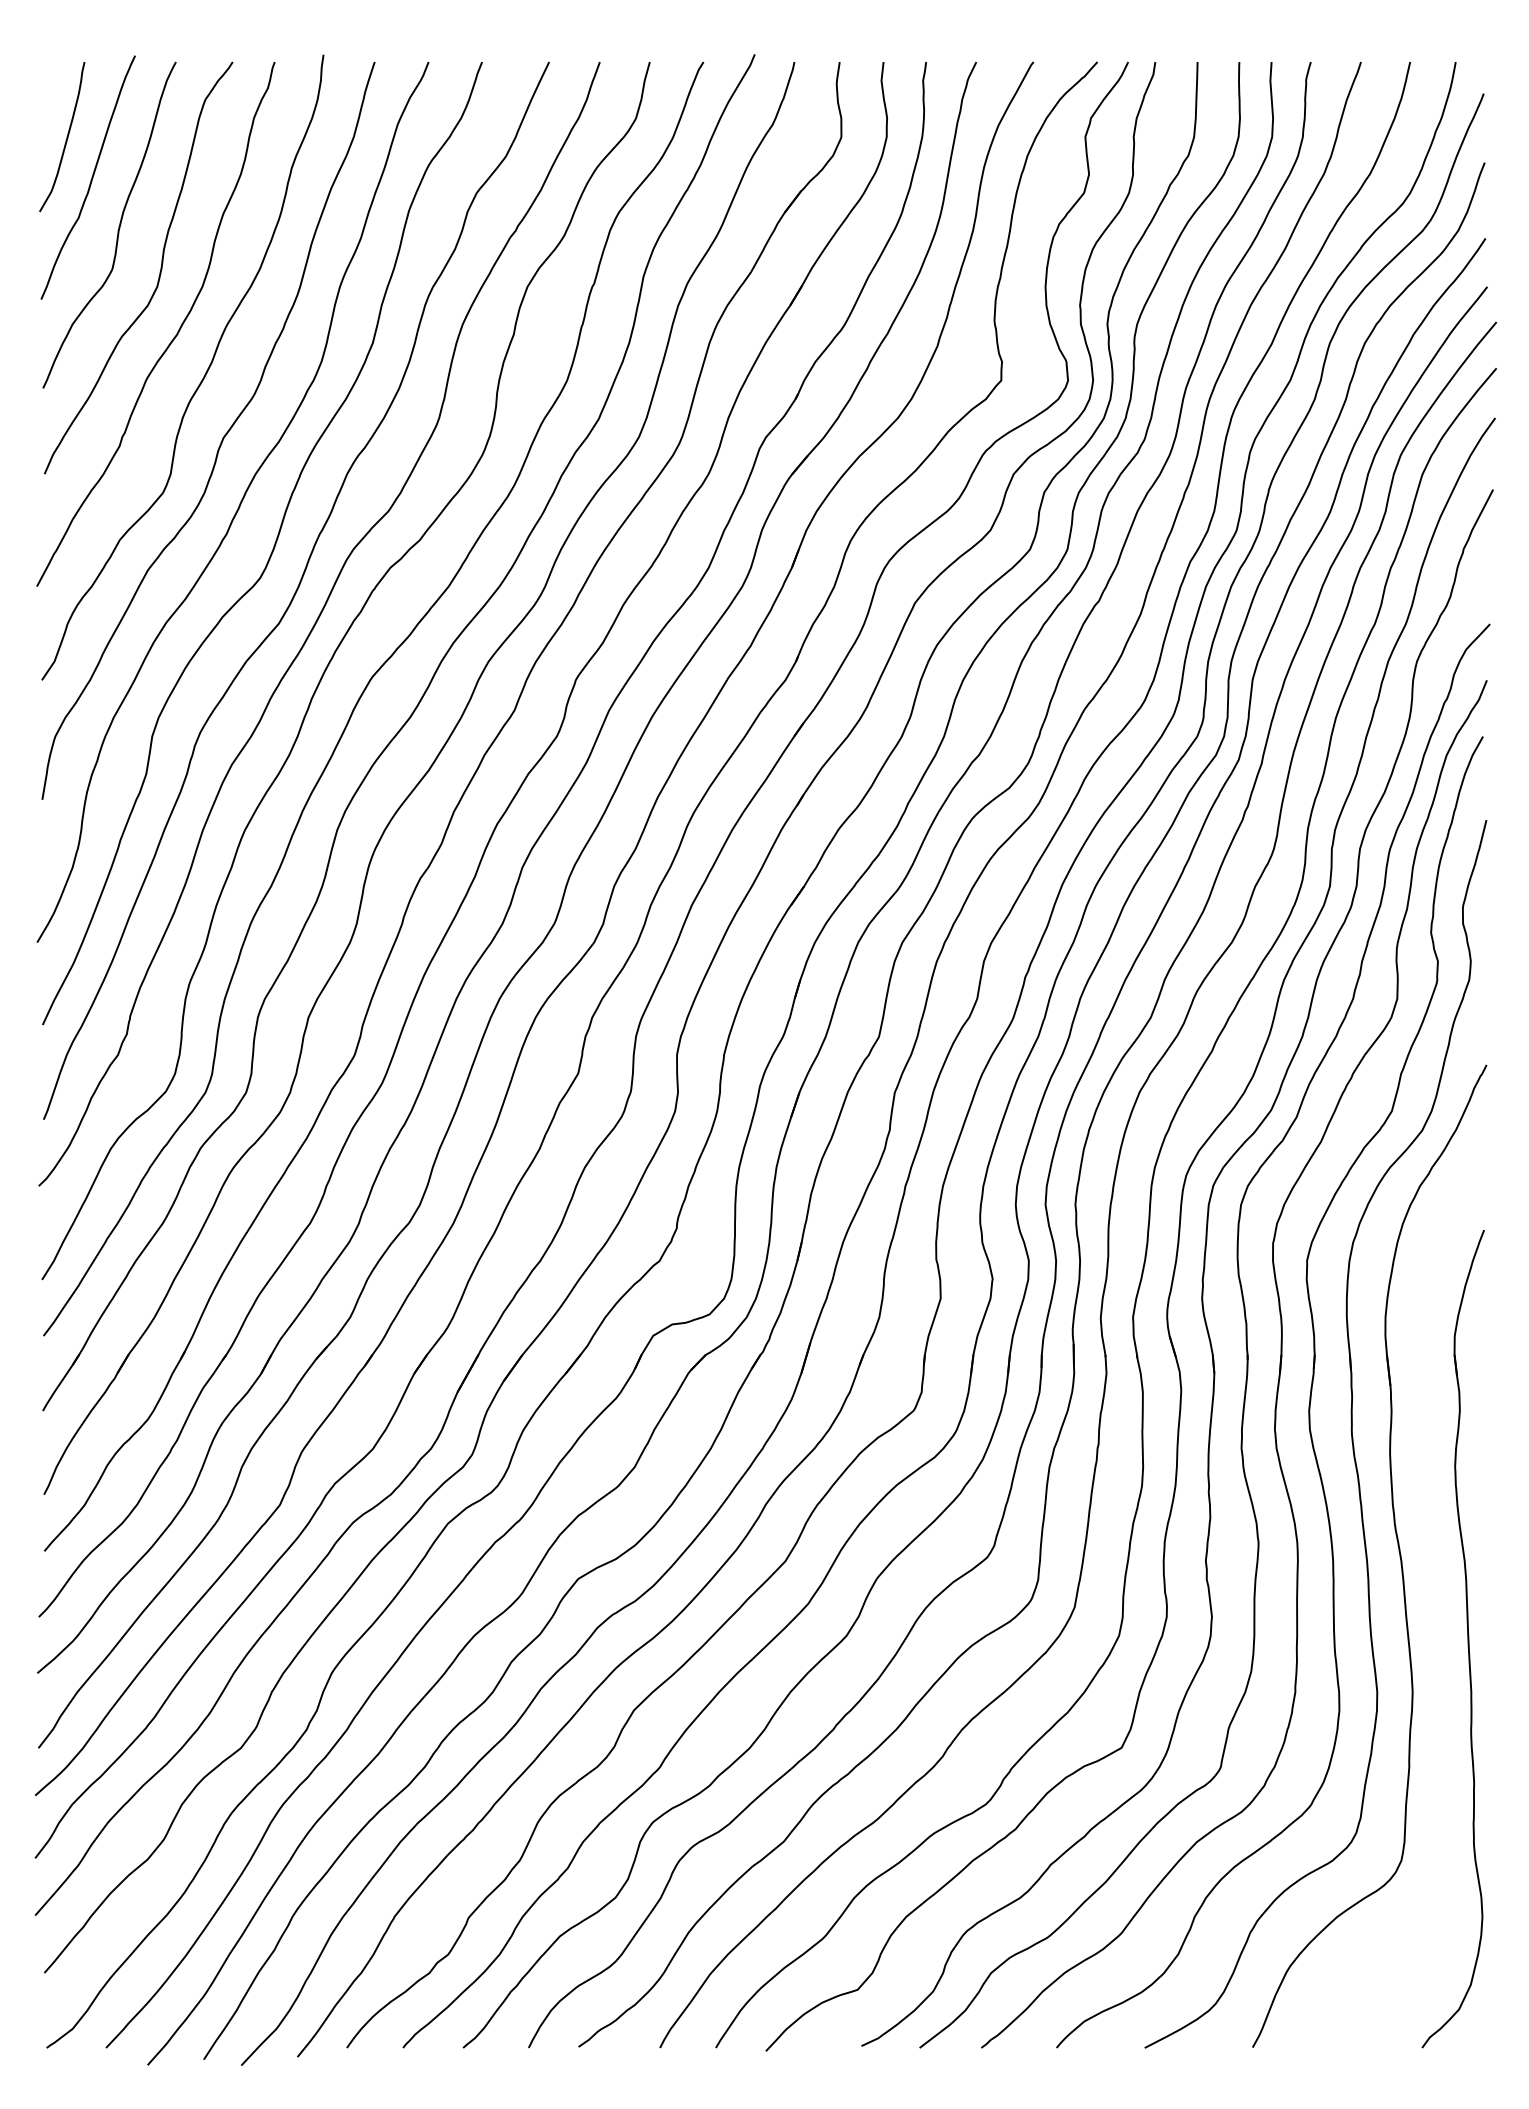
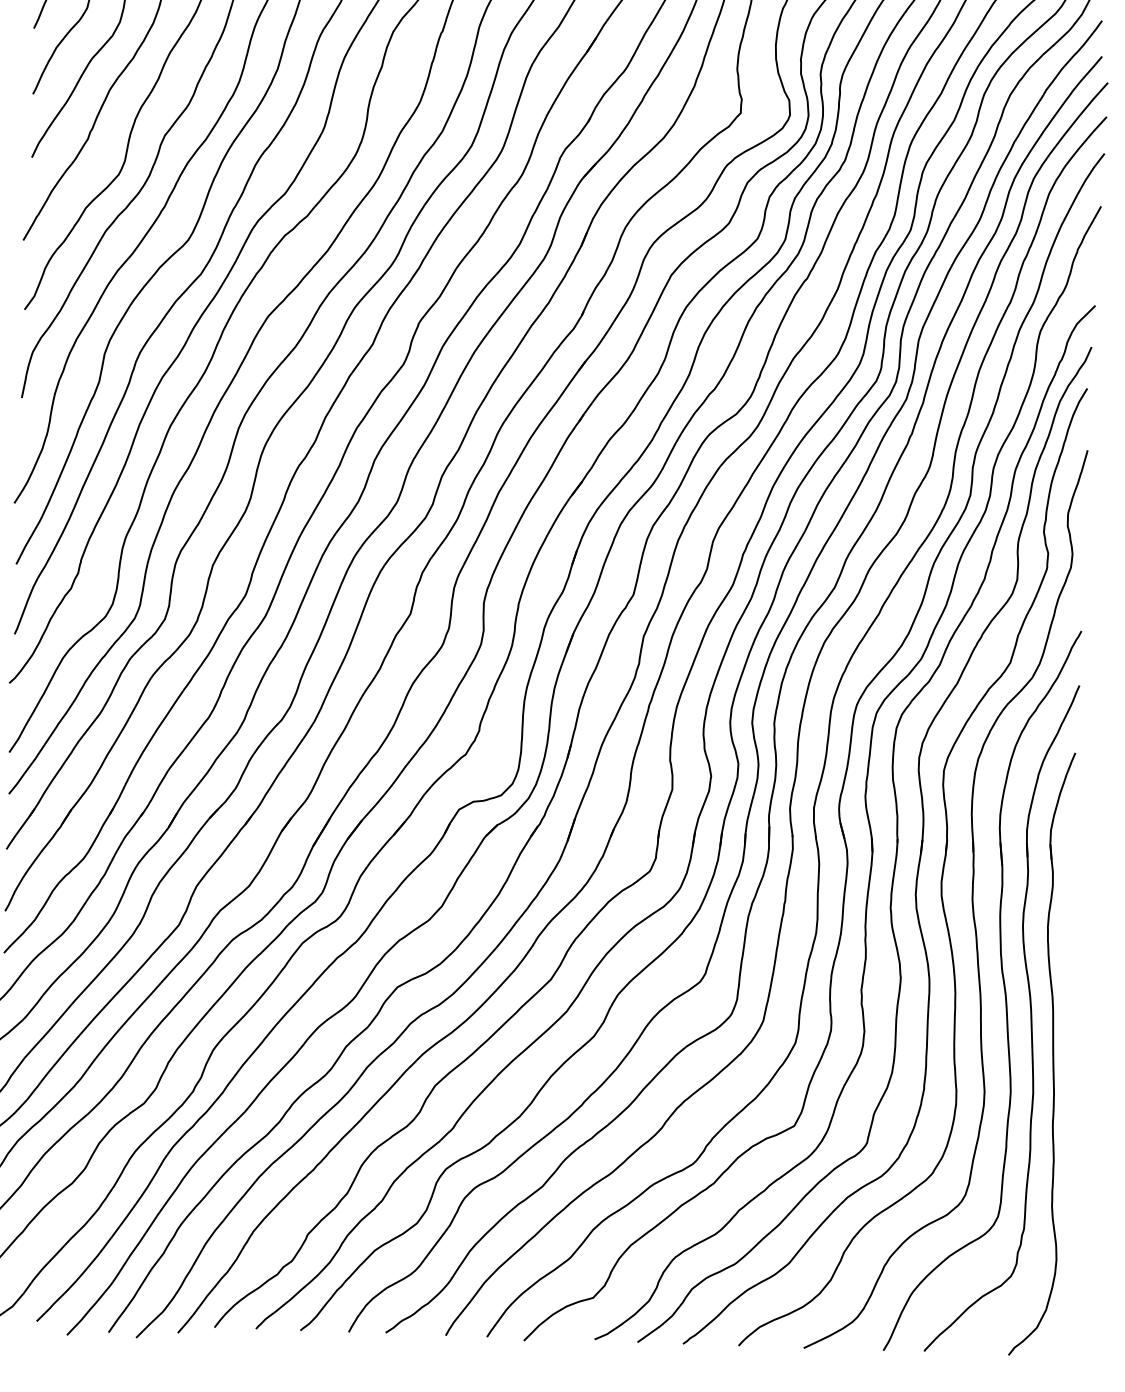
part: (1435, 1586) -> (1030, 1014), added

